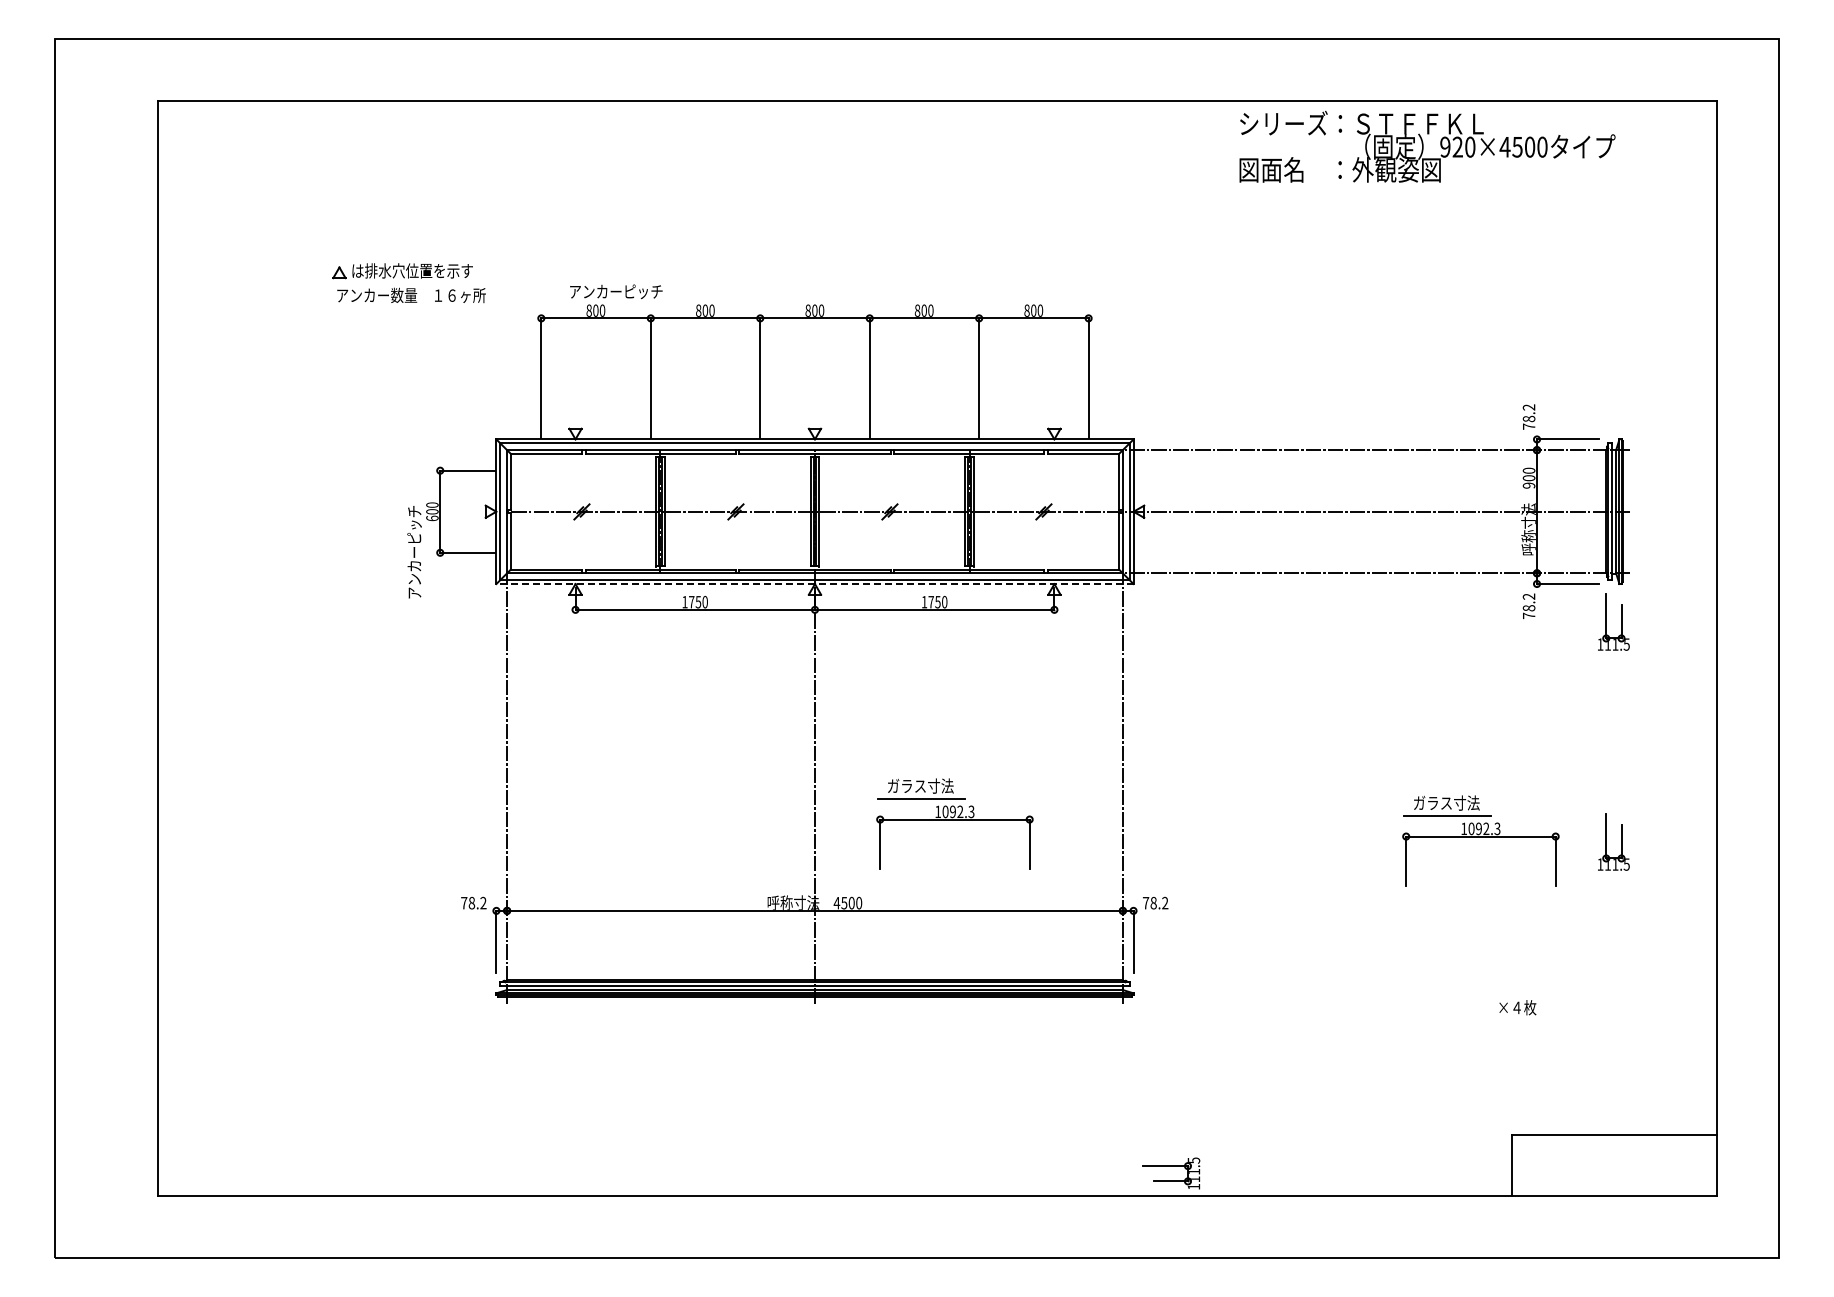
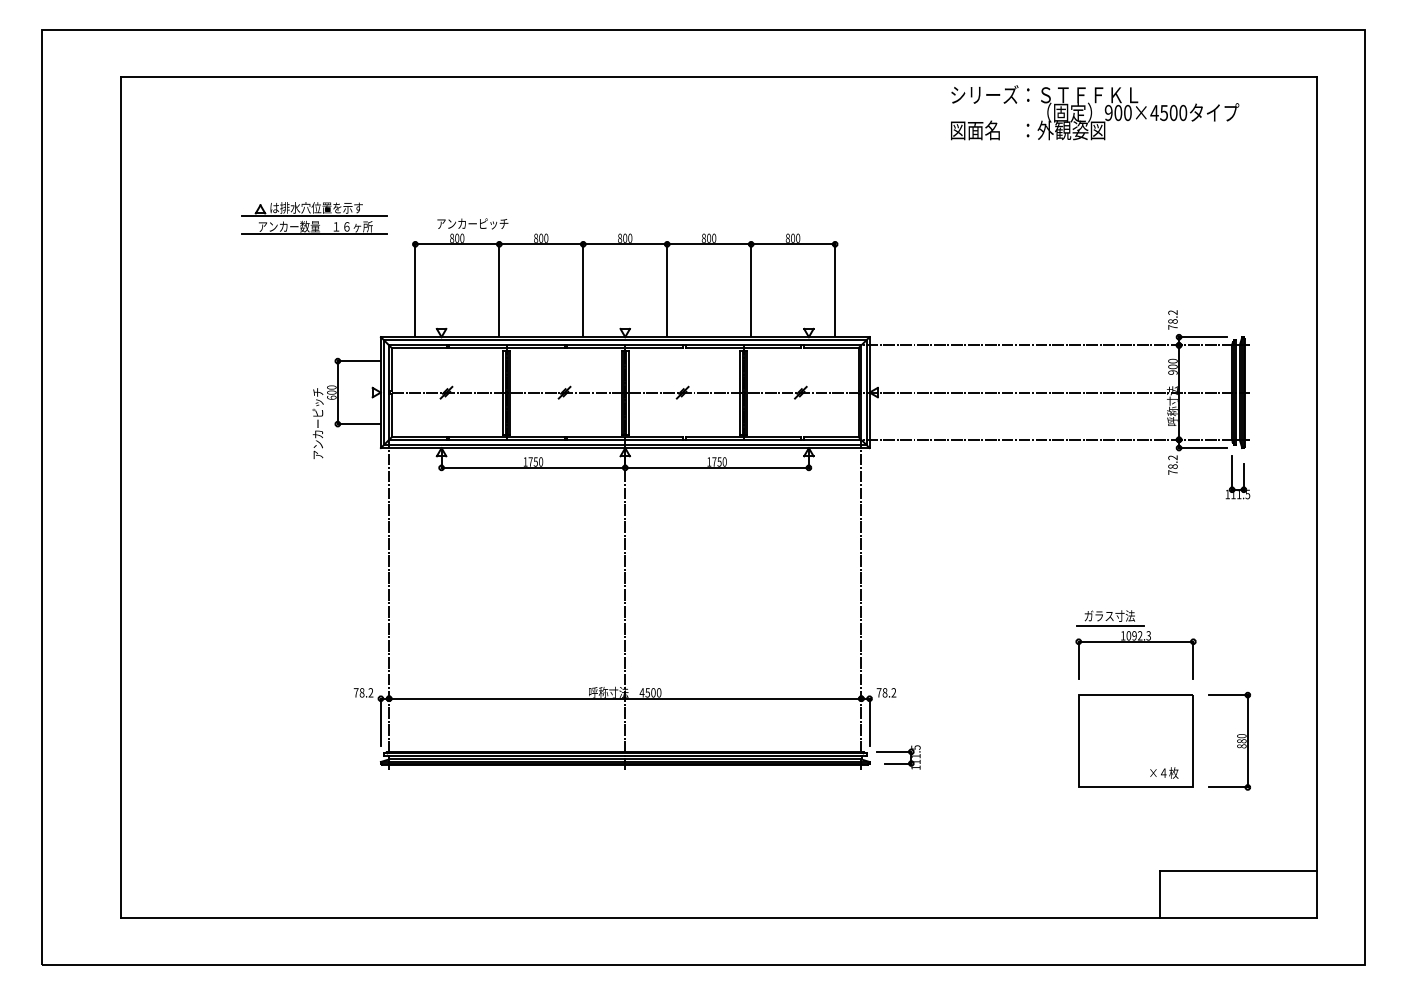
text: (1457, 146) -> (1118, 112), 920×4500 -> 900×4500
line: (409, 281) -> (314, 216), added
line: (409, 305) -> (314, 234), added
line: (814, 584) -> (624, 448), dashed -> solid
part: (954, 823) -> (732, 631), removed
part: (1606, 841) -> (1232, 645), removed
part: (1480, 966) -> (1135, 741), added
part: (1612, 966) -> (1236, 741), added
part: (1171, 1166) -> (898, 752), moved

